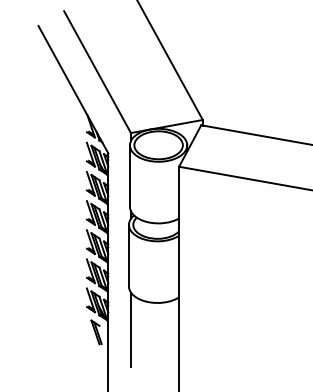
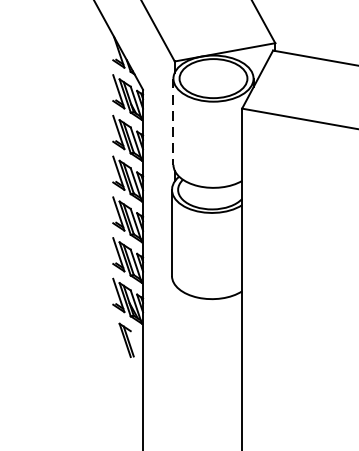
line: (129, 176) -> (172, 122), solid -> dashed
line: (130, 329) -> (174, 336), removed

